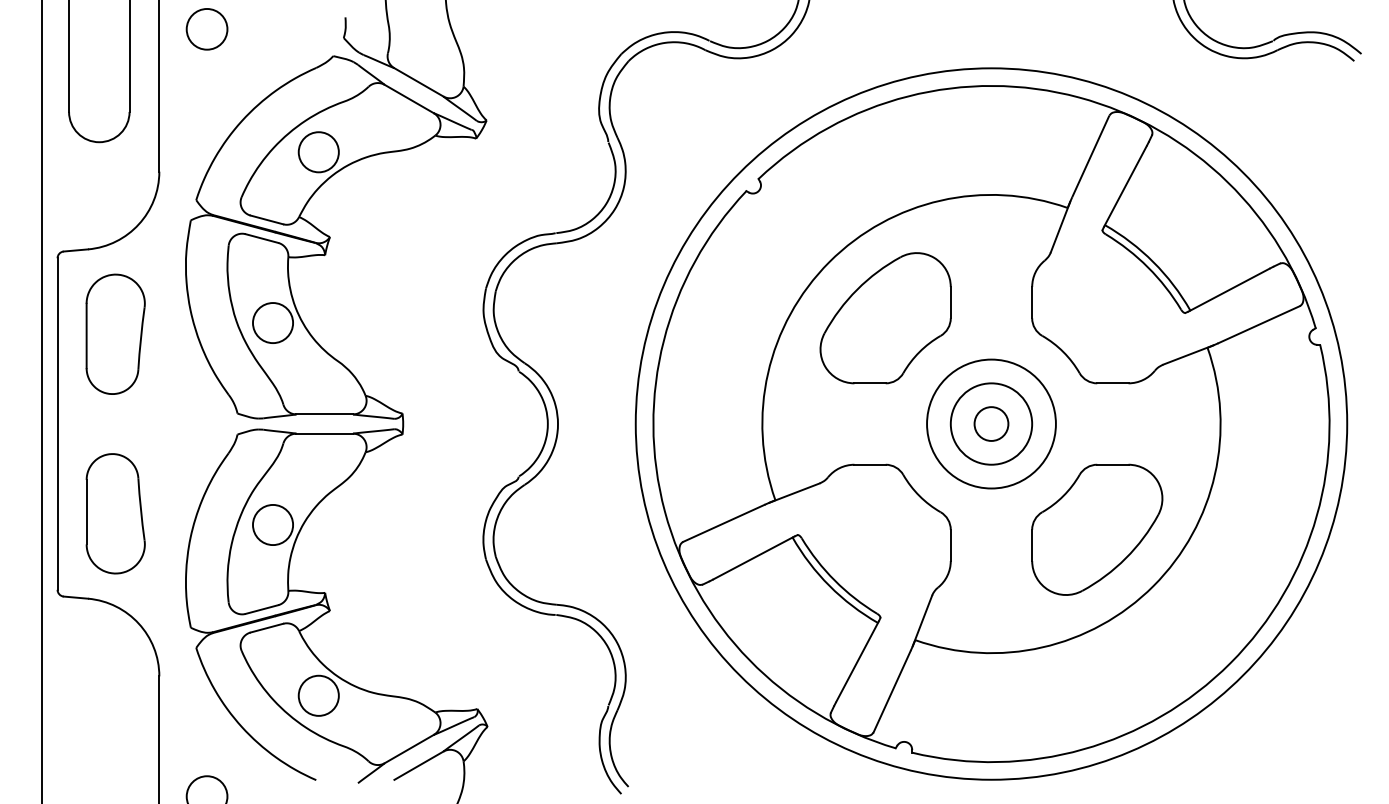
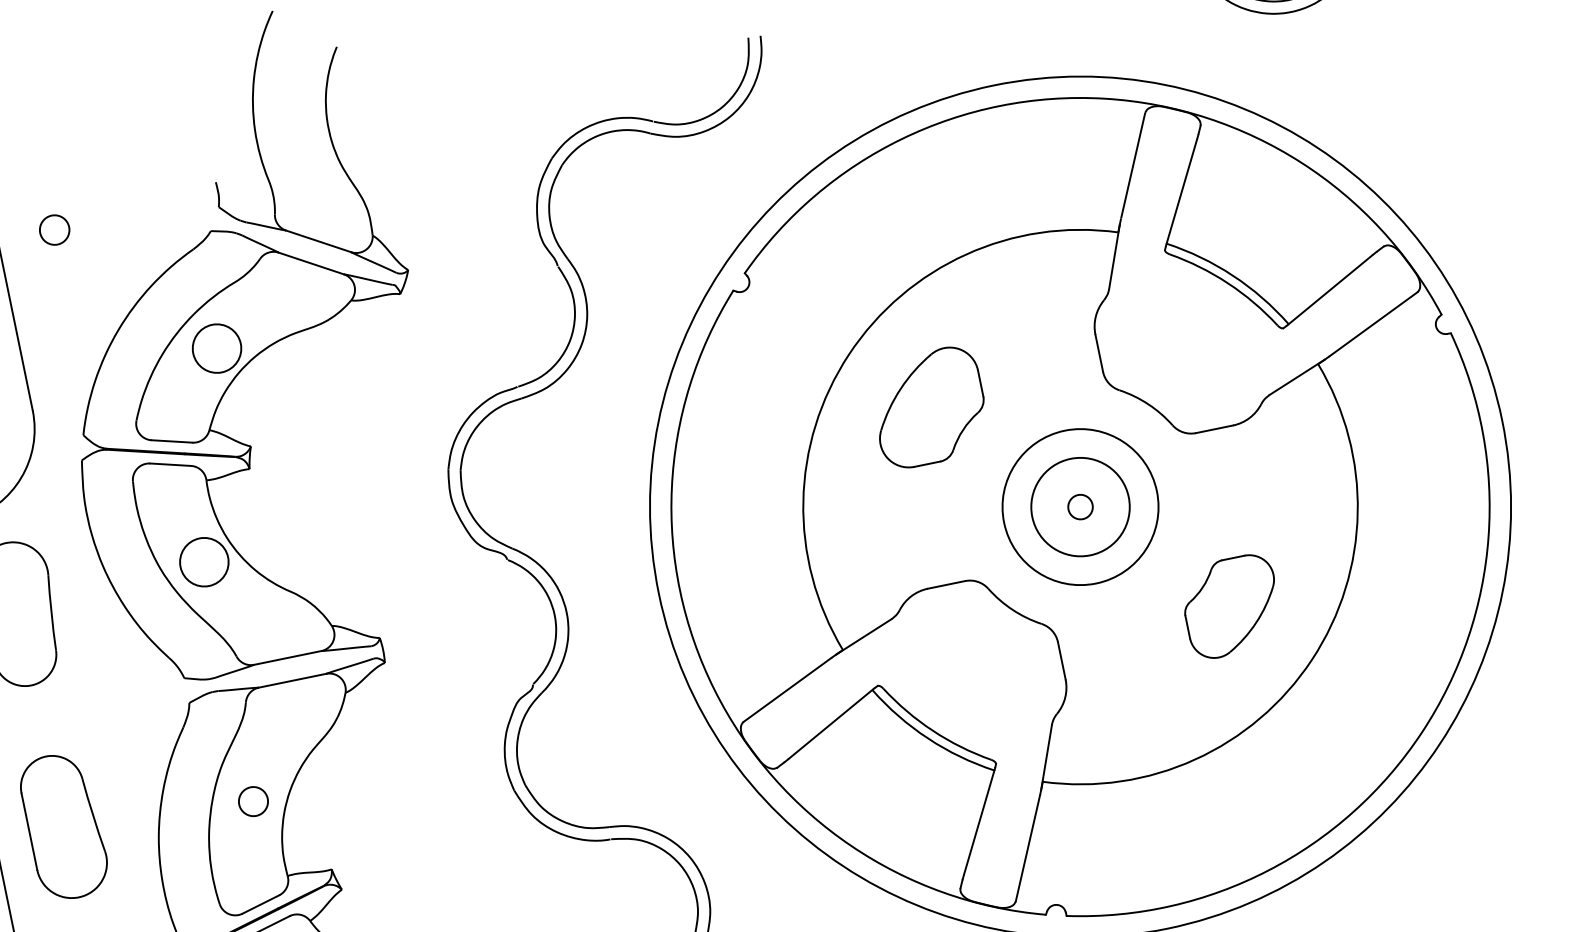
circle: (206, 28) -> (53, 229), size x0.6
part: (885, 318) -> (929, 407), size x0.7
circle: (991, 423) -> (1080, 506), size x0.6
circle: (273, 524) -> (253, 800), size x0.6
part: (1097, 529) -> (1231, 606), size x0.6

